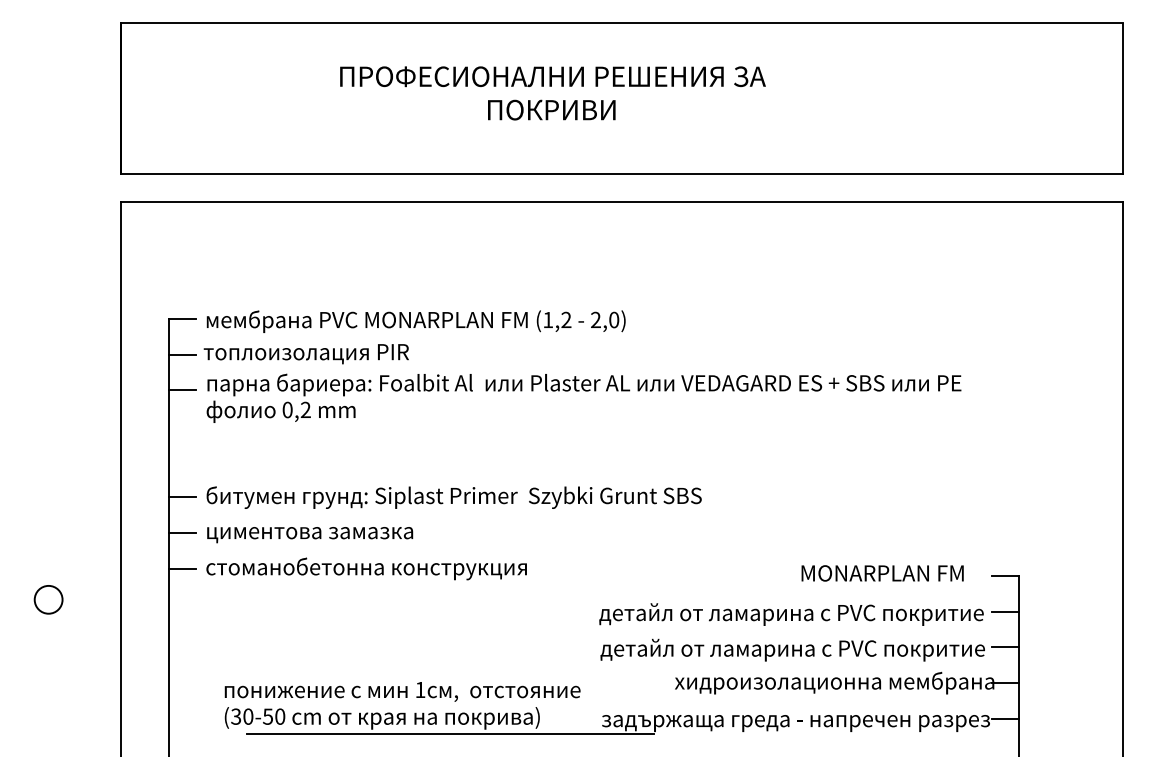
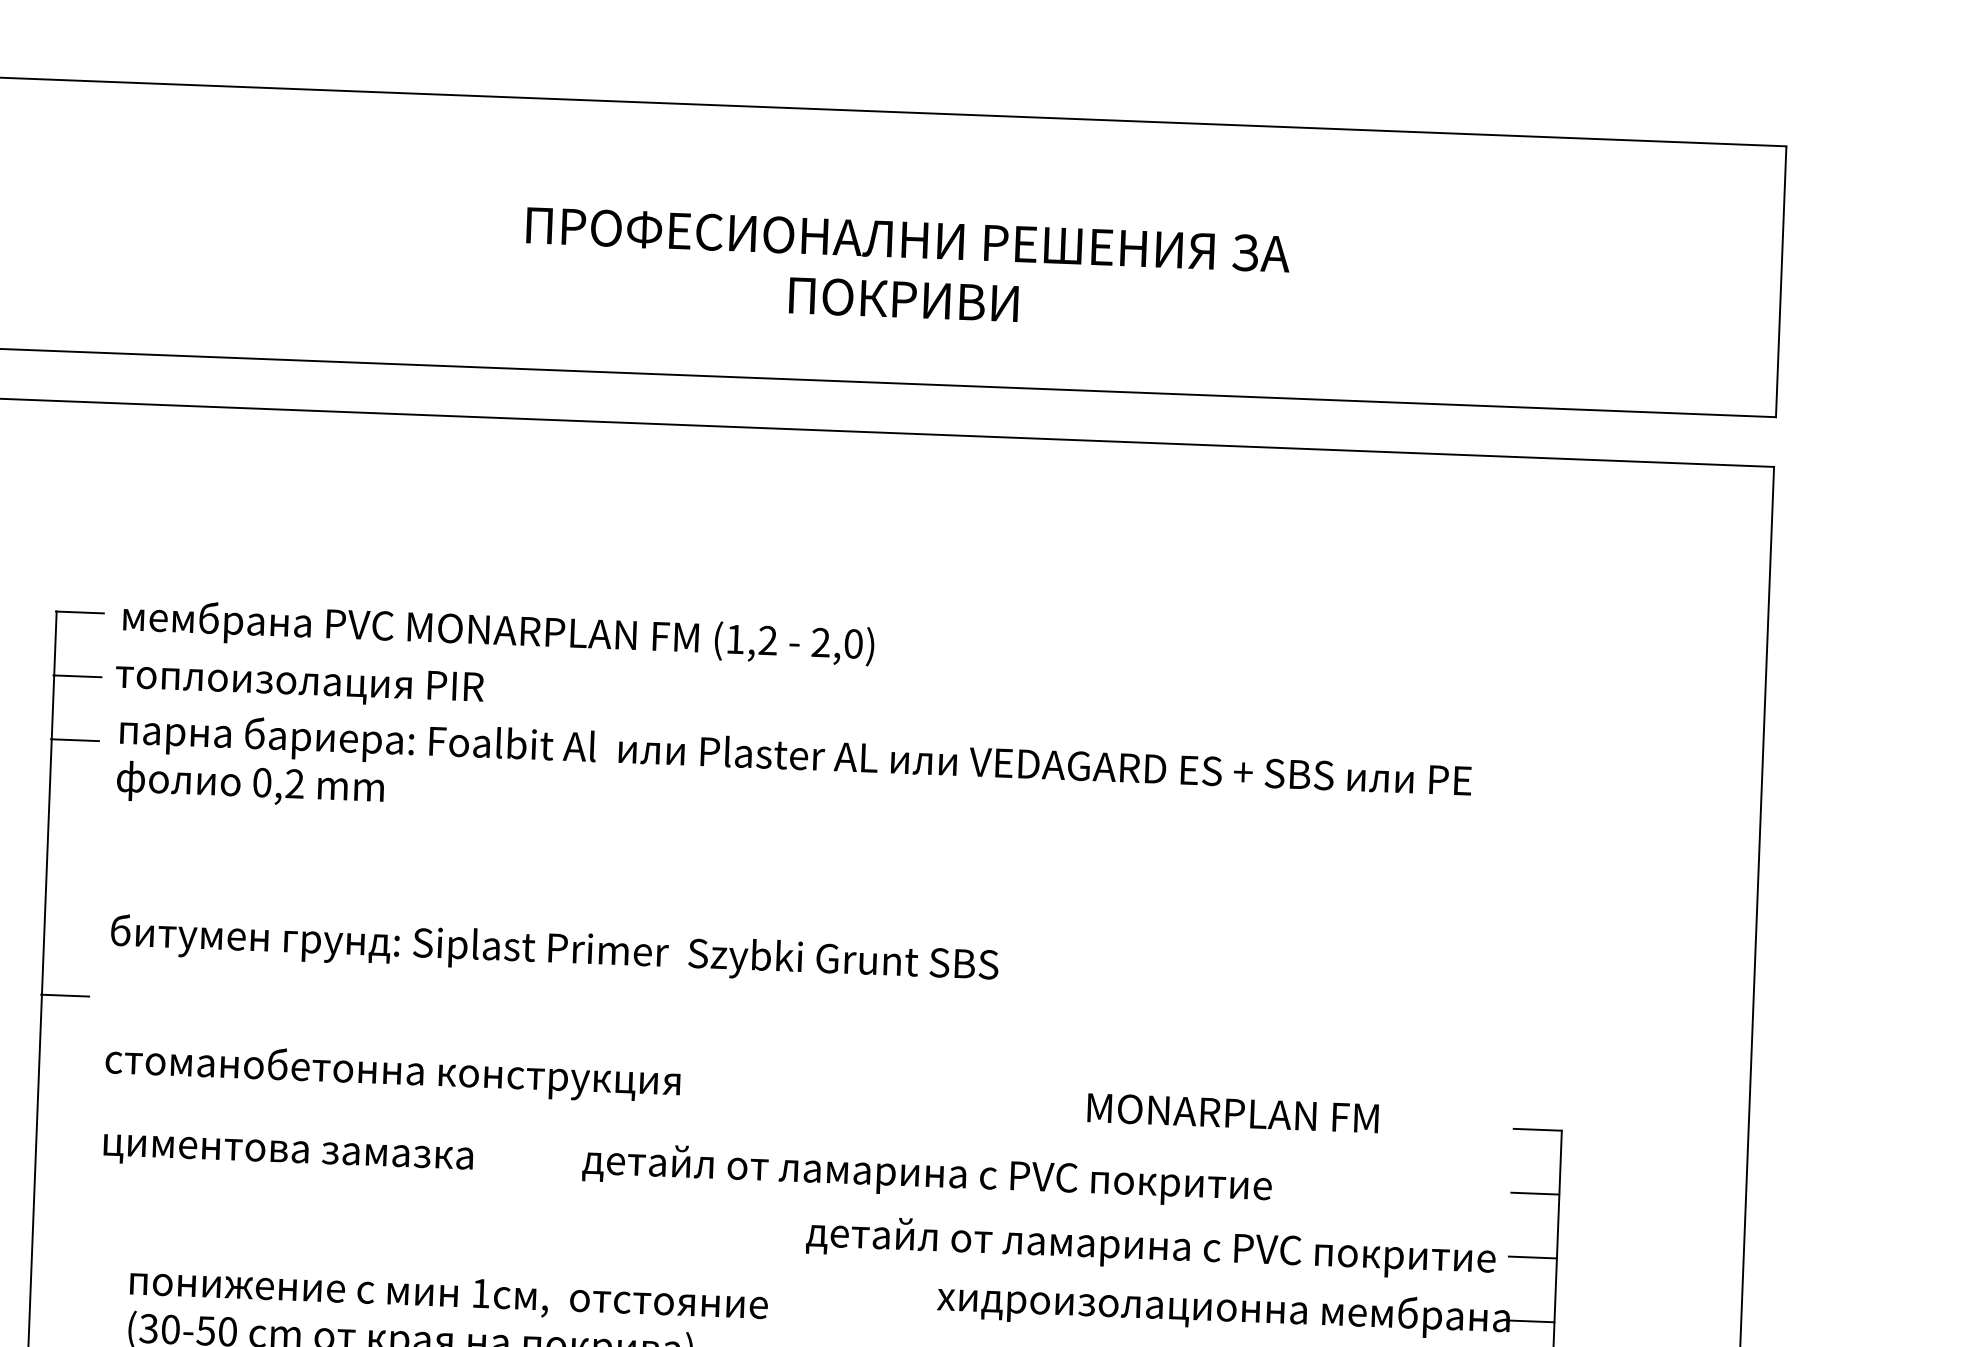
text: (552, 93) -> (906, 269), moved
line: (182, 497) -> (67, 932), removed
text: (310, 535) -> (288, 1156), moved
line: (182, 568) -> (62, 1059), removed
text: (882, 573) -> (1232, 1113), moved
text: (791, 614) -> (927, 1175), moved

